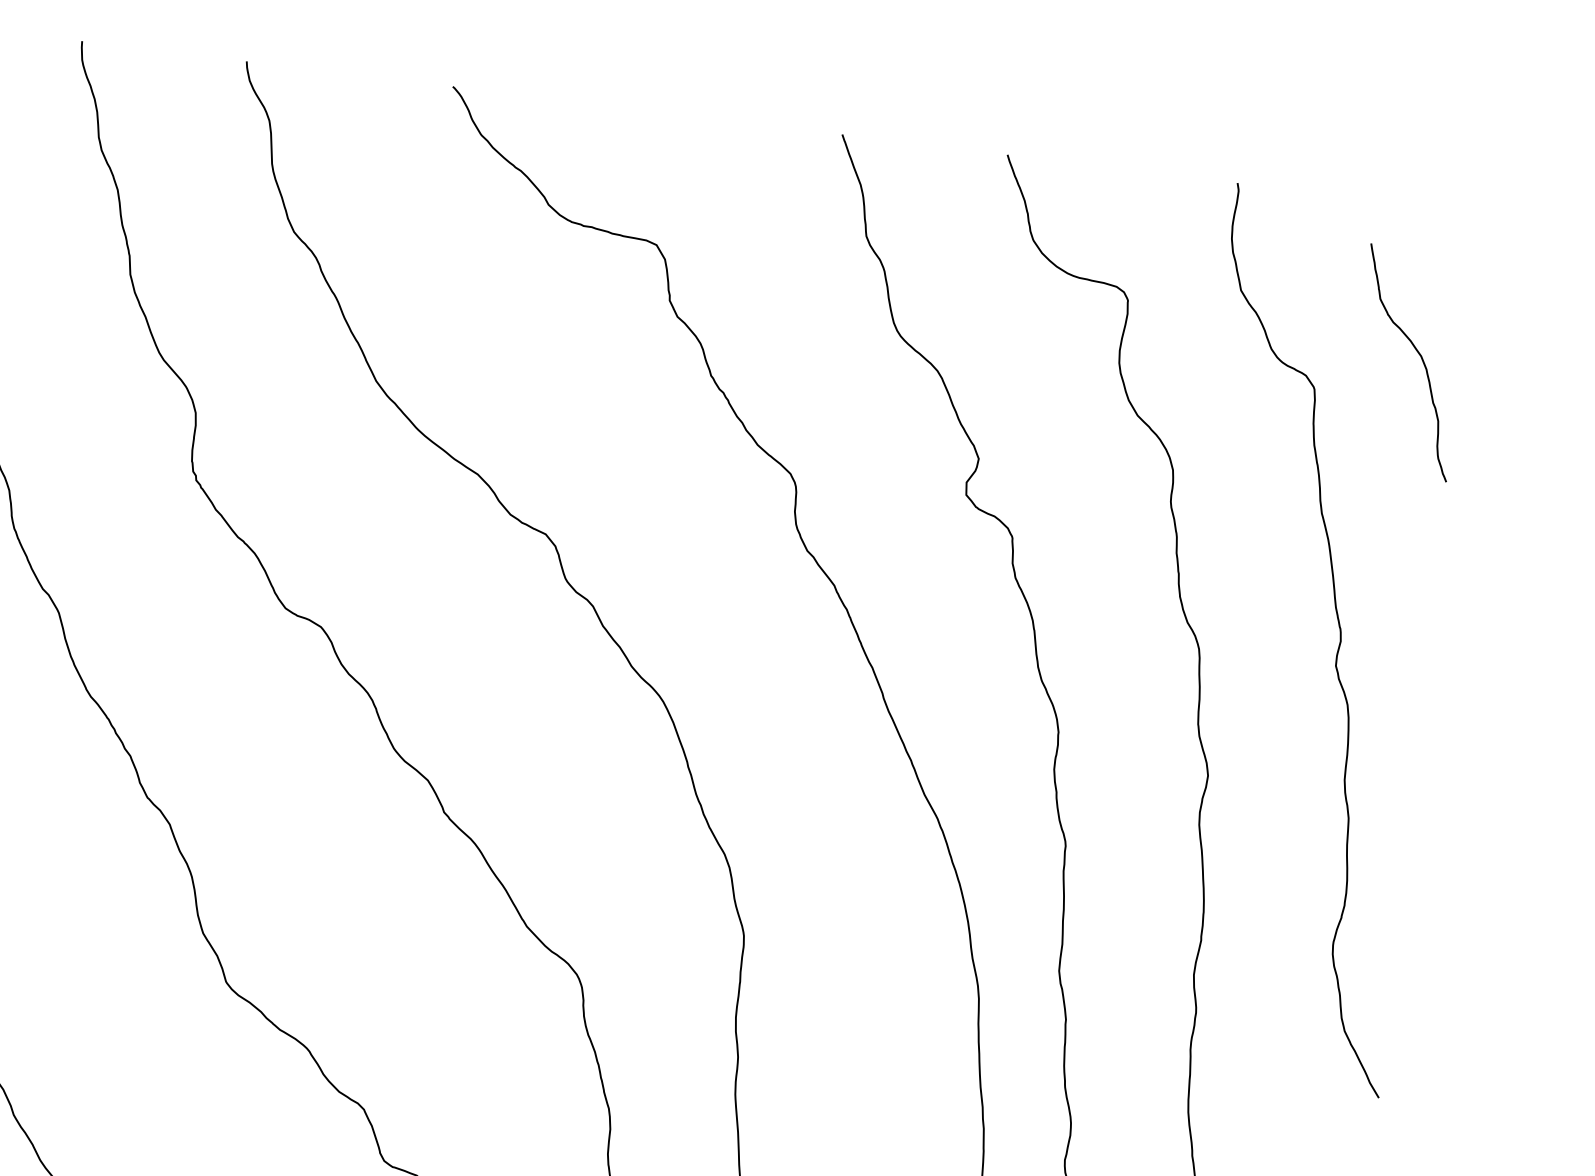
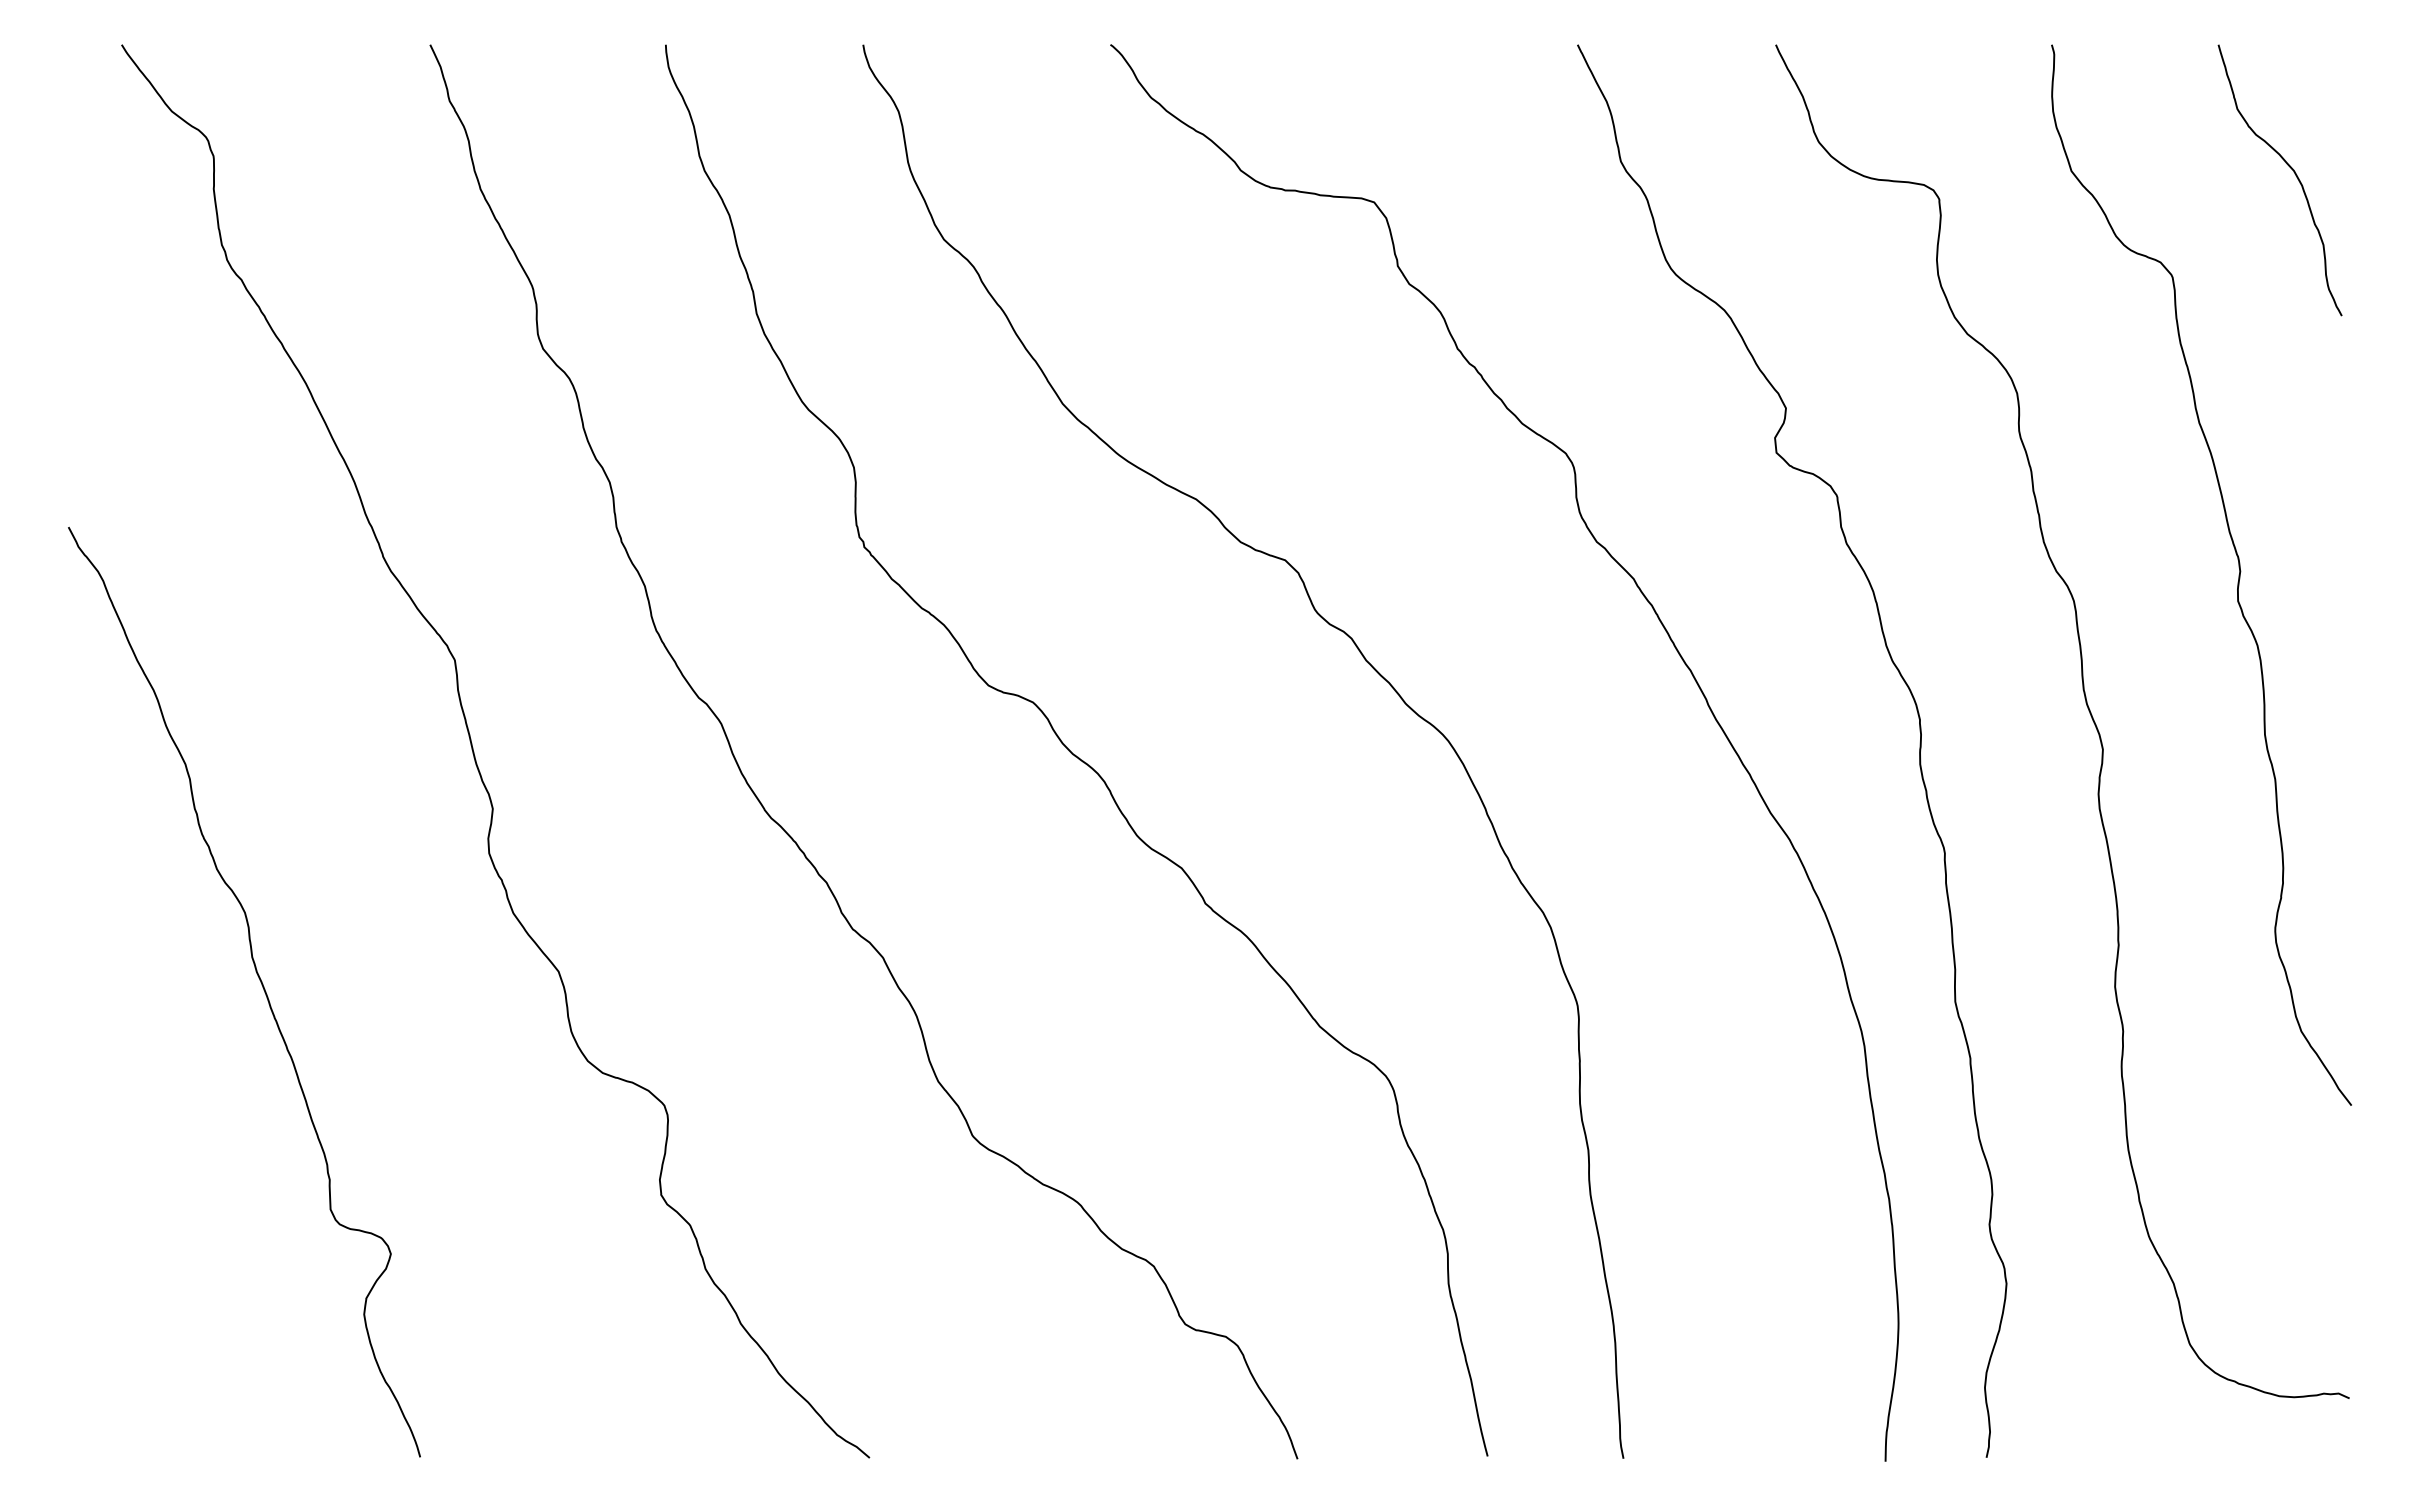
curve: (1420, 357) -> (2293, 172), moved

